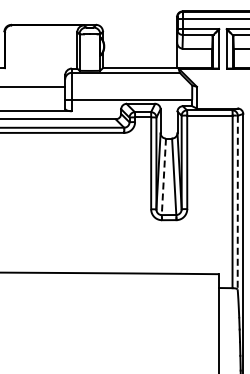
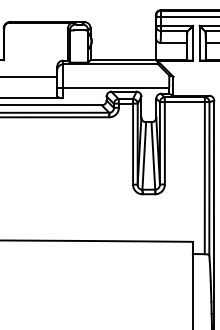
line: (163, 177) -> (143, 156), dashed -> solid
line: (237, 202) -> (209, 178), dashed -> solid

